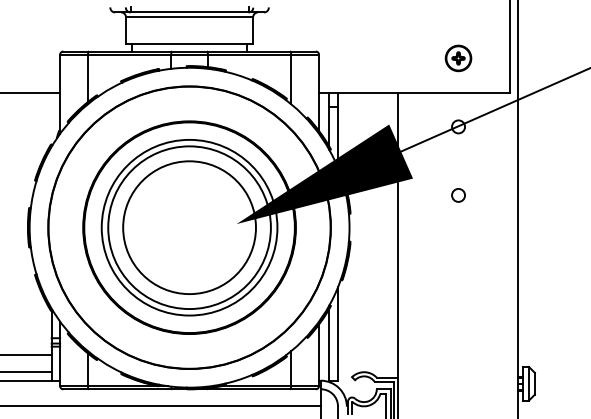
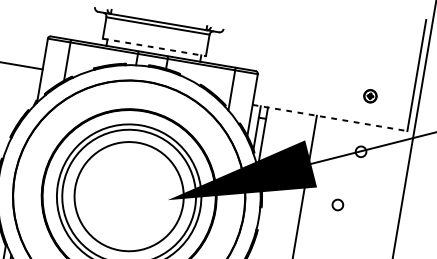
line: (189, 43) -> (154, 47), solid -> dashed
part: (458, 58) -> (370, 96), size x0.6
line: (414, 92) -> (330, 117), solid -> dashed
circle: (458, 195) -> (337, 205), moved

